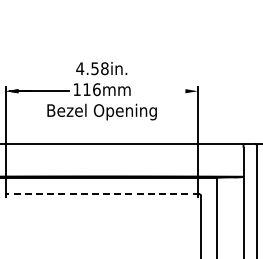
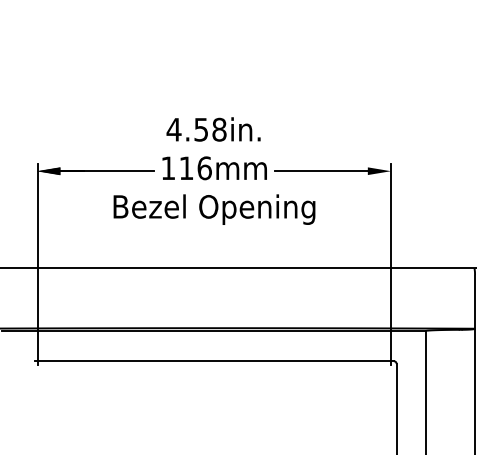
line: (163, 91) -> (327, 171), added
line: (101, 194) -> (213, 361), dashed -> solid

